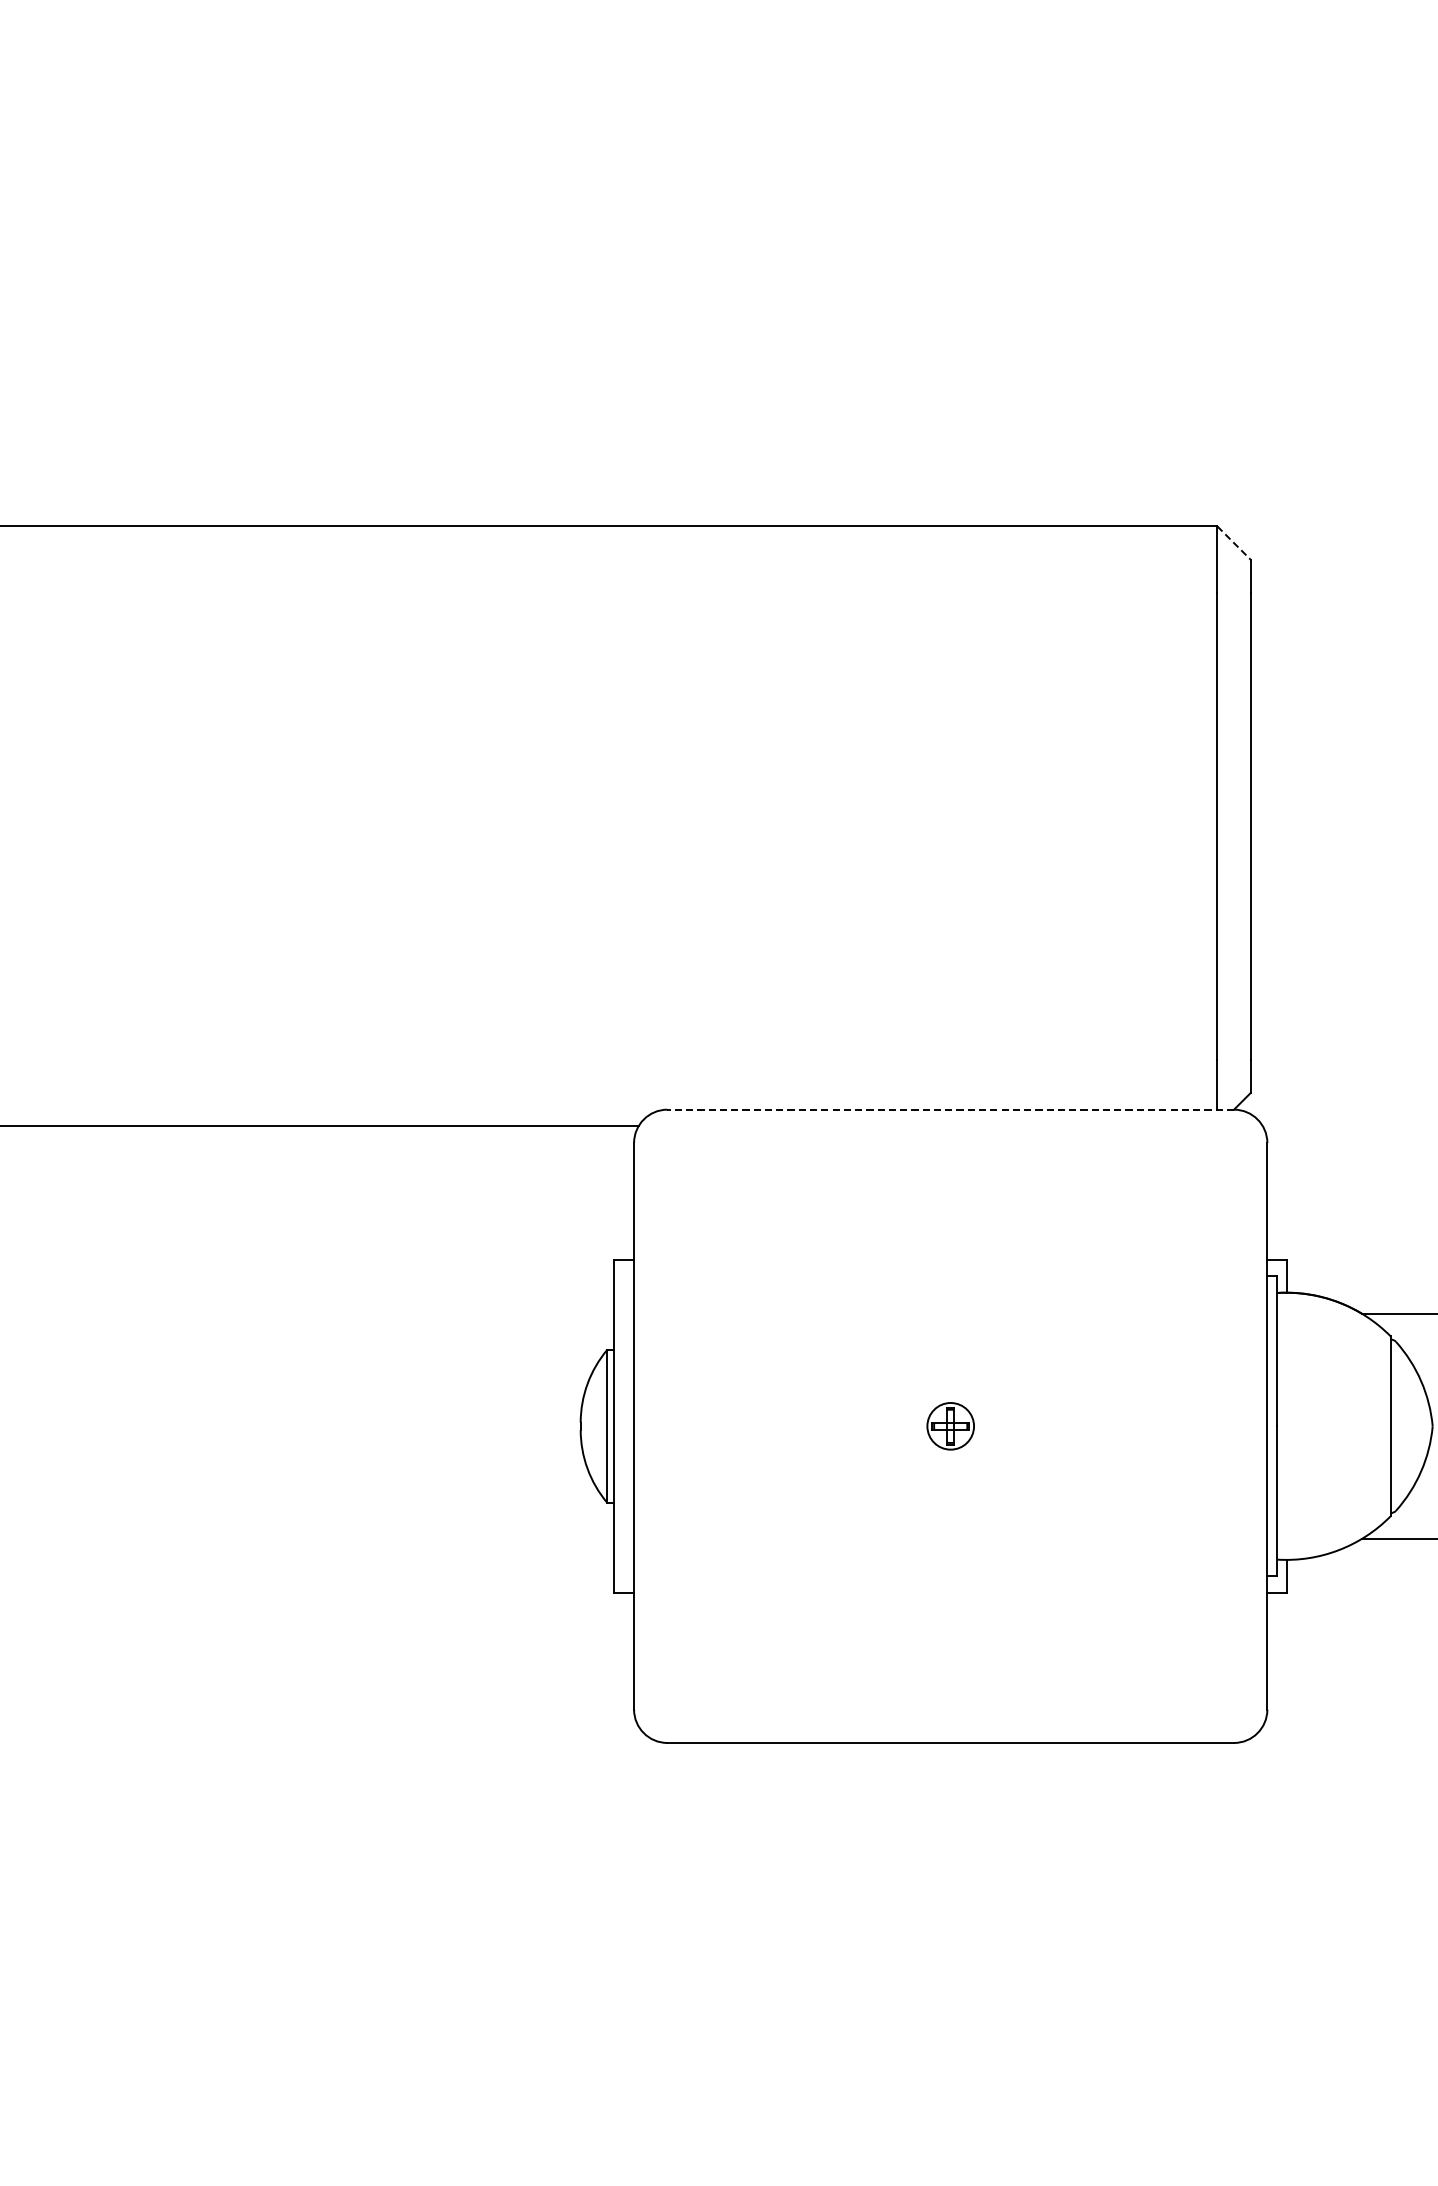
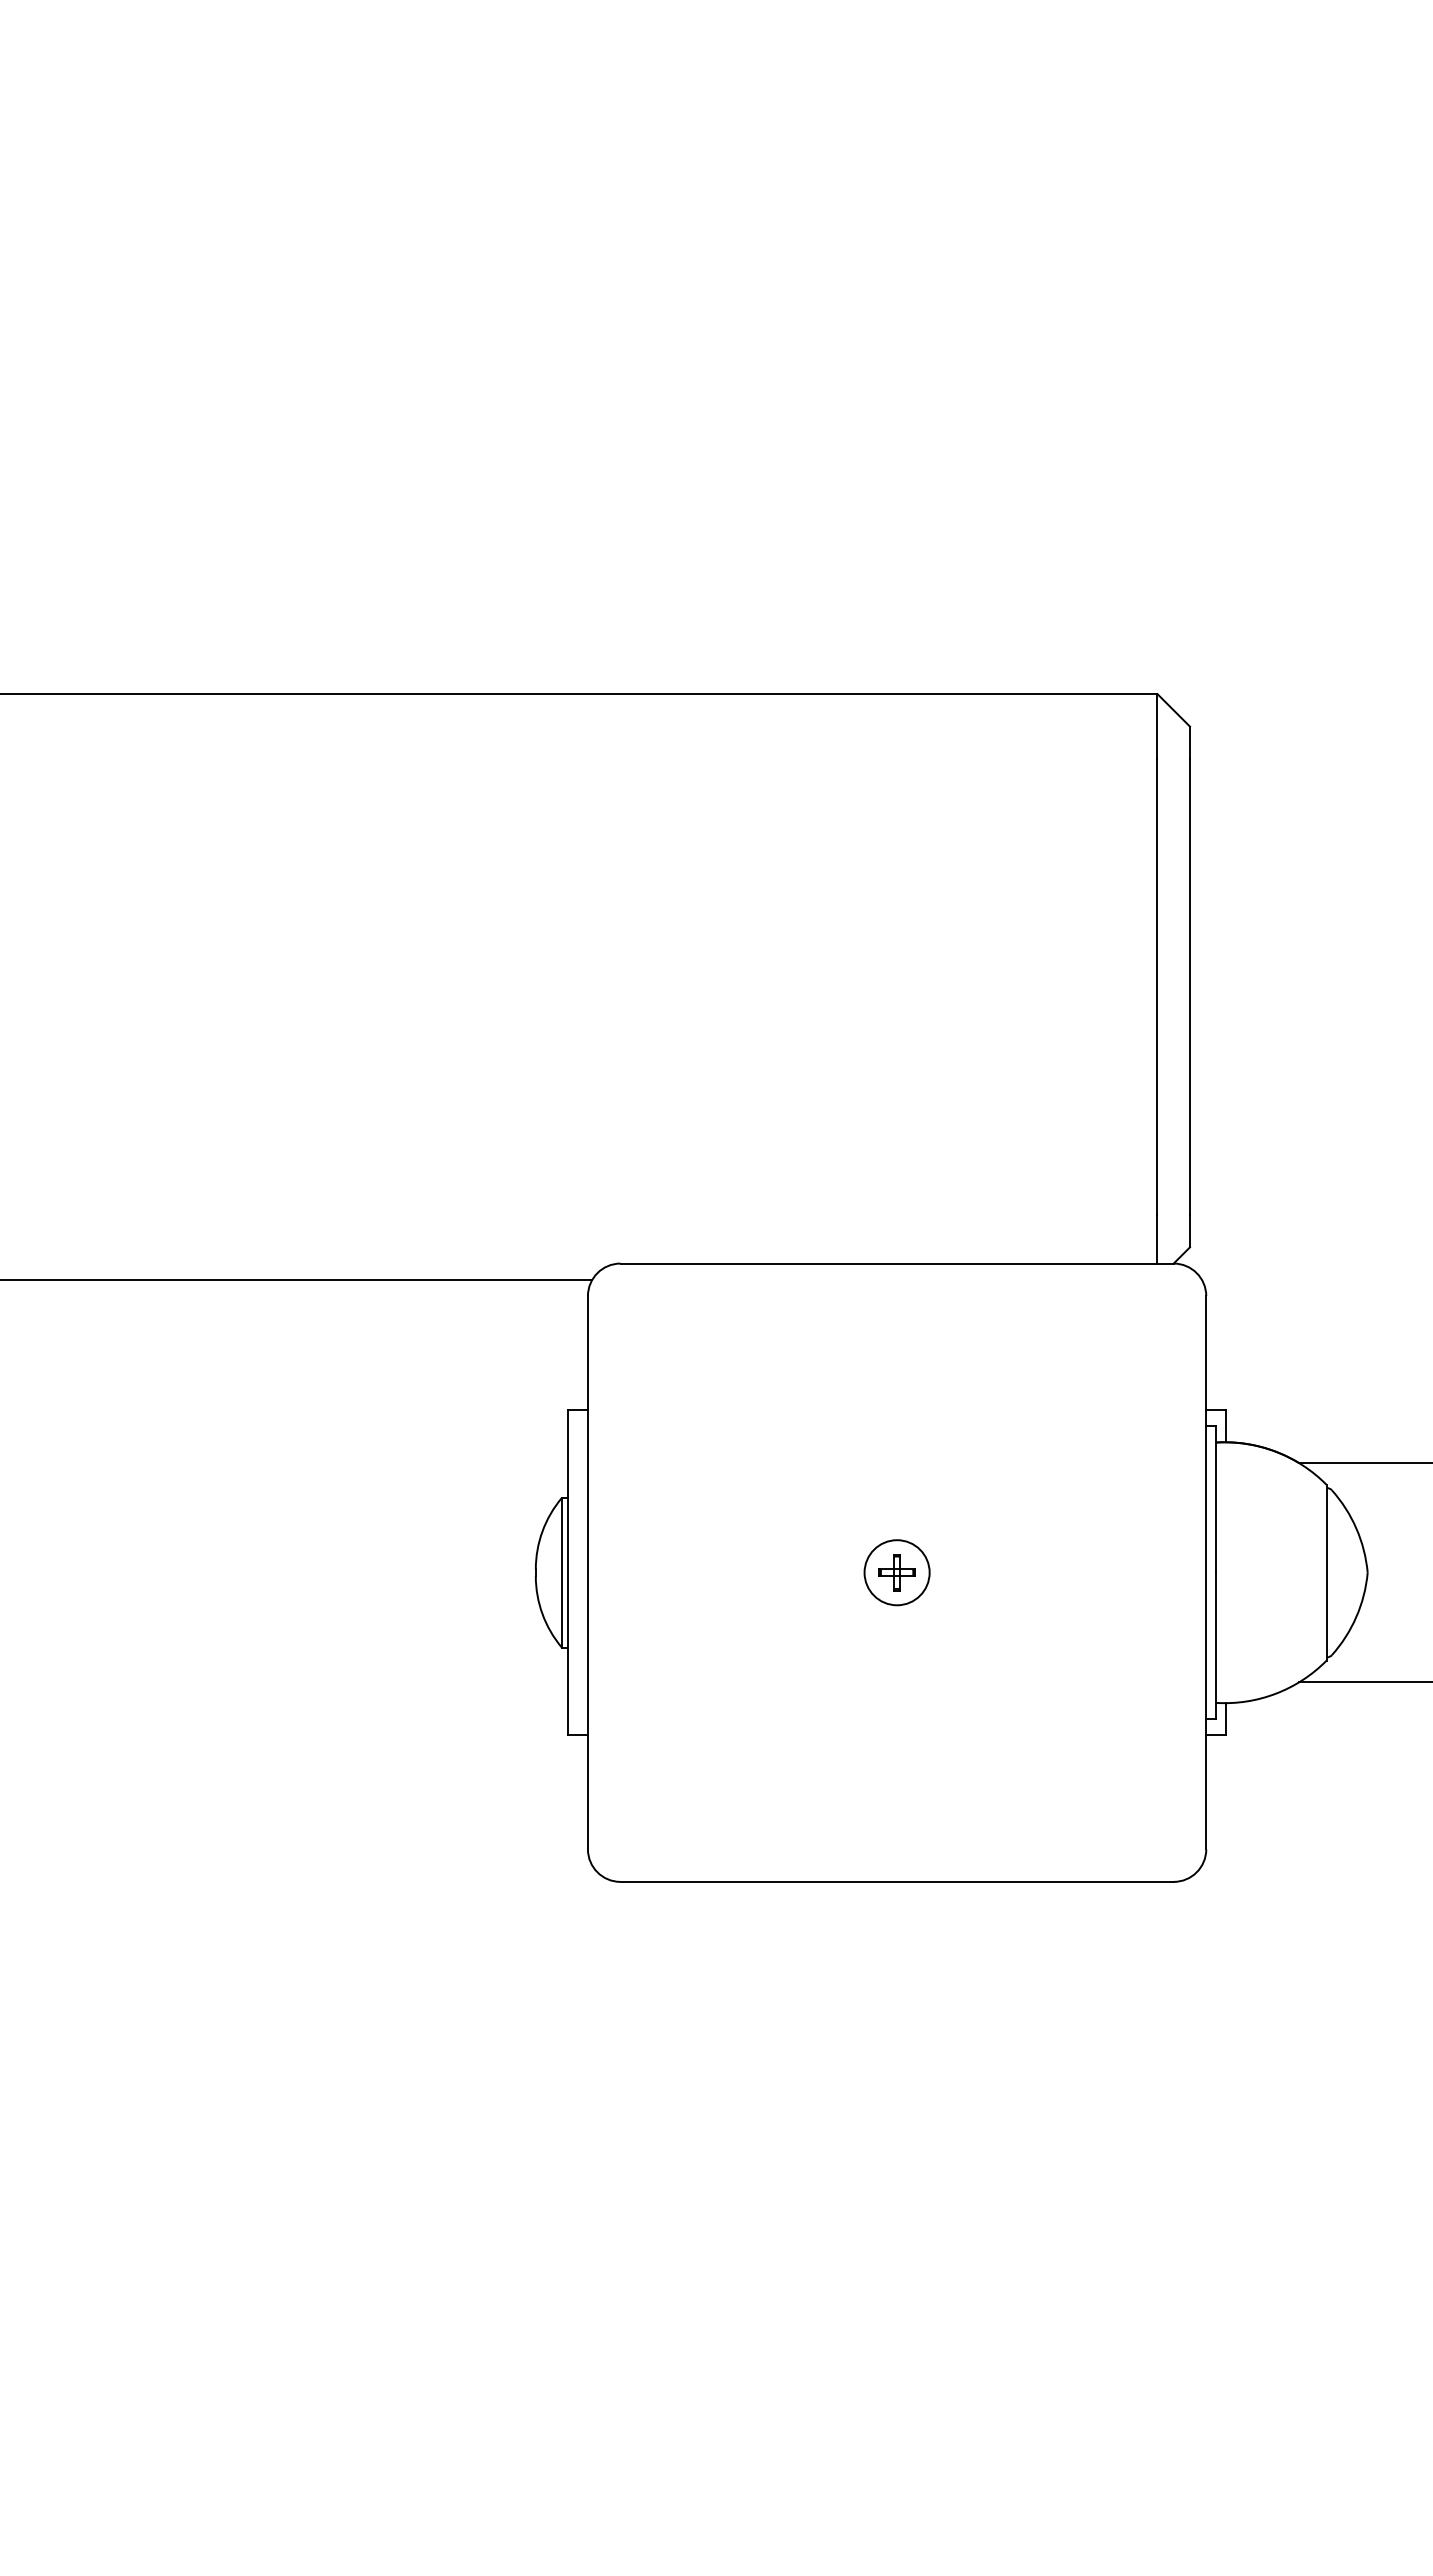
line: (1234, 543) -> (1174, 710), dashed -> solid
line: (951, 1109) -> (897, 1263), dashed -> solid
circle: (950, 1426) -> (896, 1572), size x1.43

